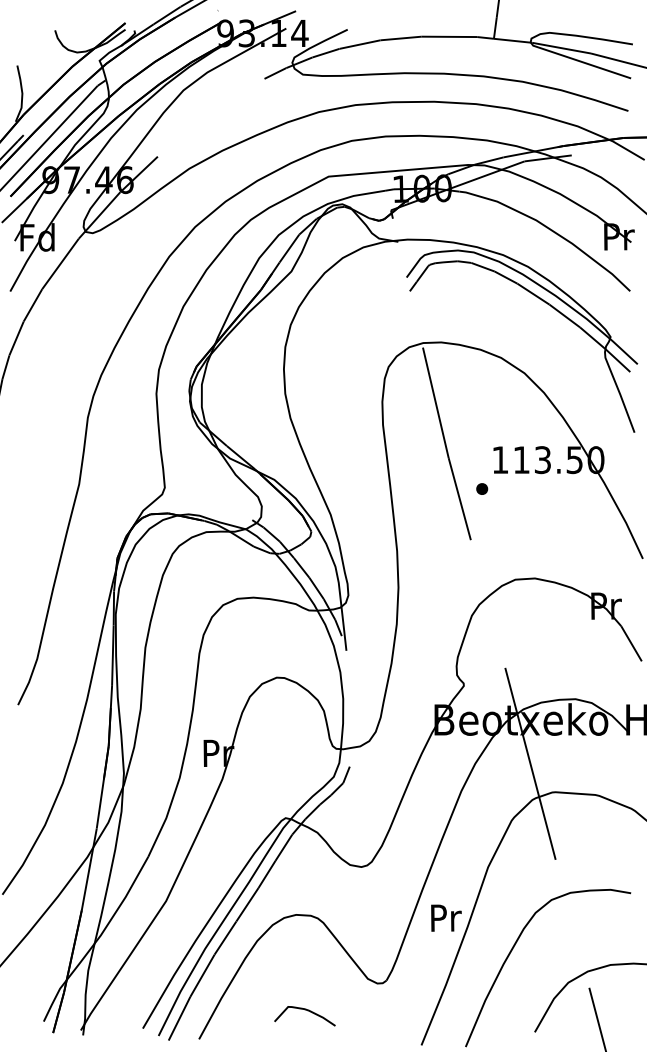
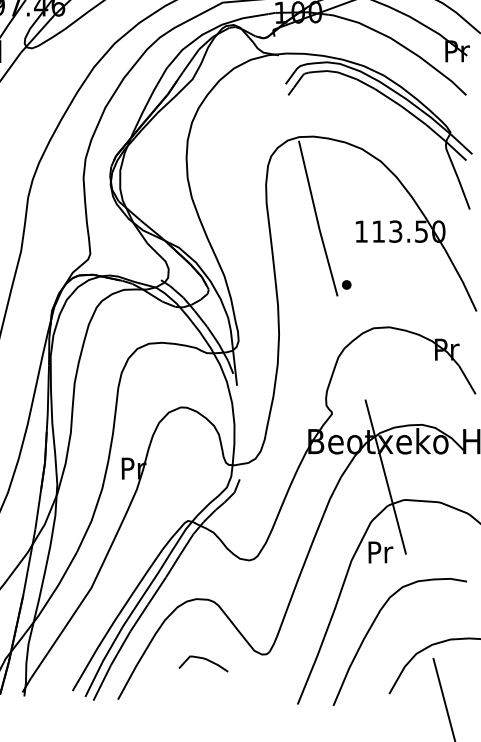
part: (482, 488) -> (346, 284), moved
text: (446, 917) -> (380, 551), moved
curve: (307, 1011) -> (205, 660), moved

